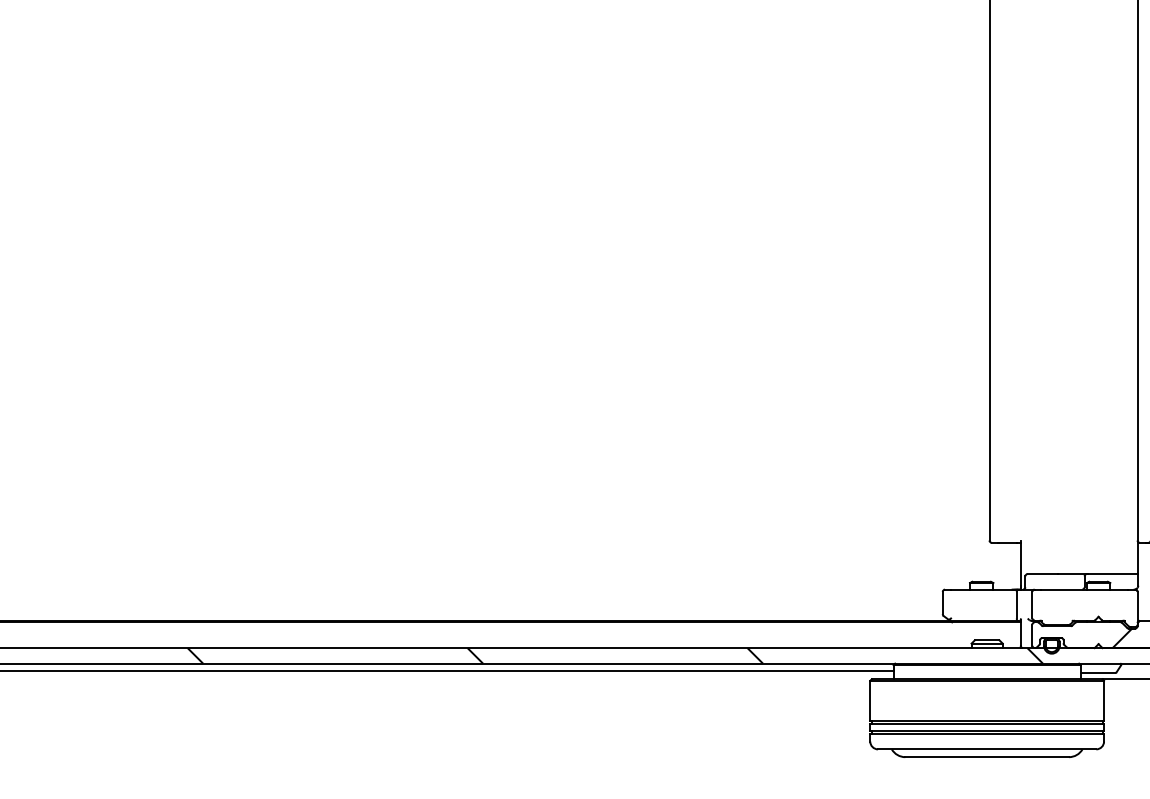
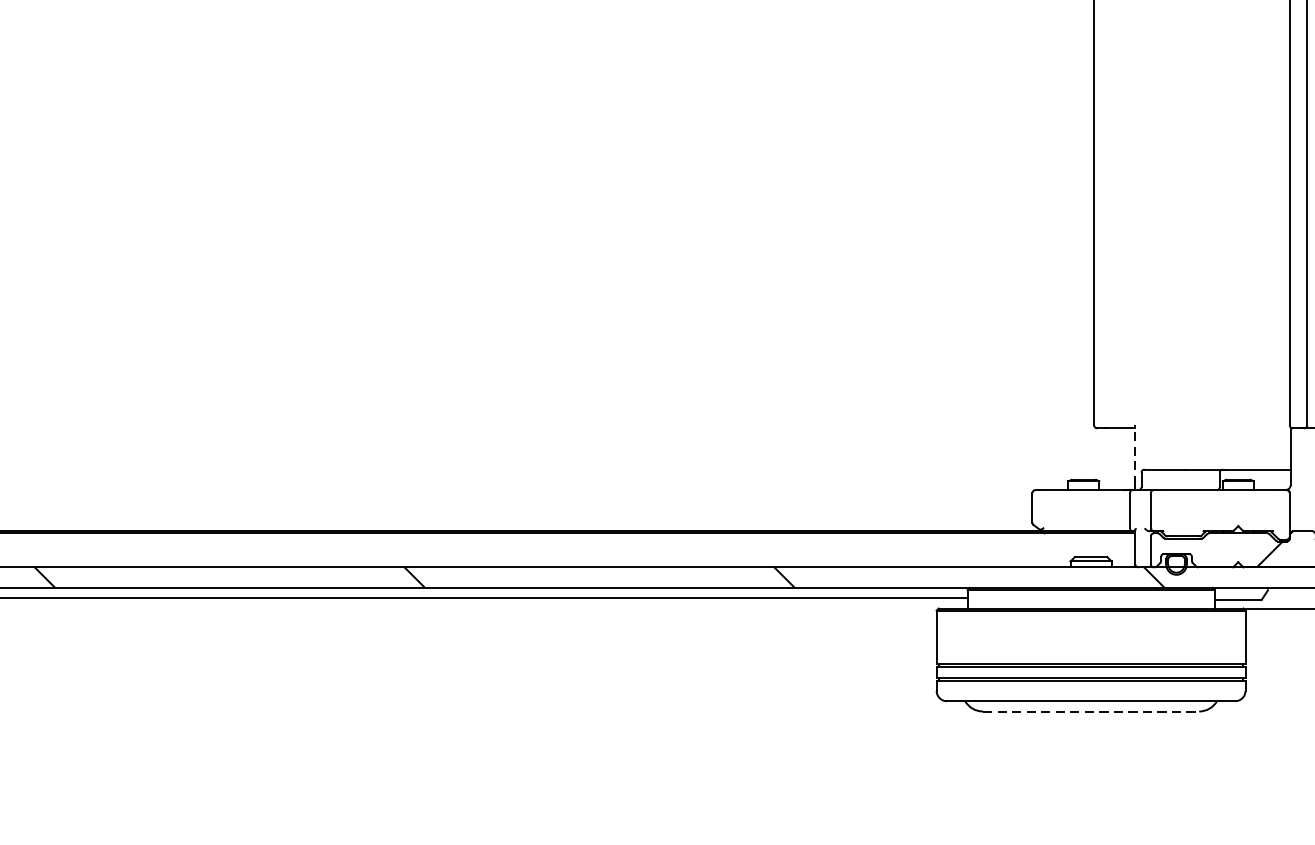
line: (1020, 563) -> (1135, 455), solid -> dashed
line: (987, 757) -> (1091, 711), solid -> dashed

